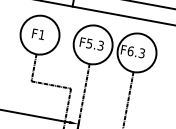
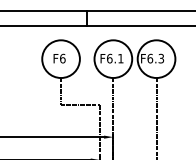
text: (41, 34) -> (62, 58), F1 -> F6
text: (95, 44) -> (115, 58), F5.3 -> F6.1

